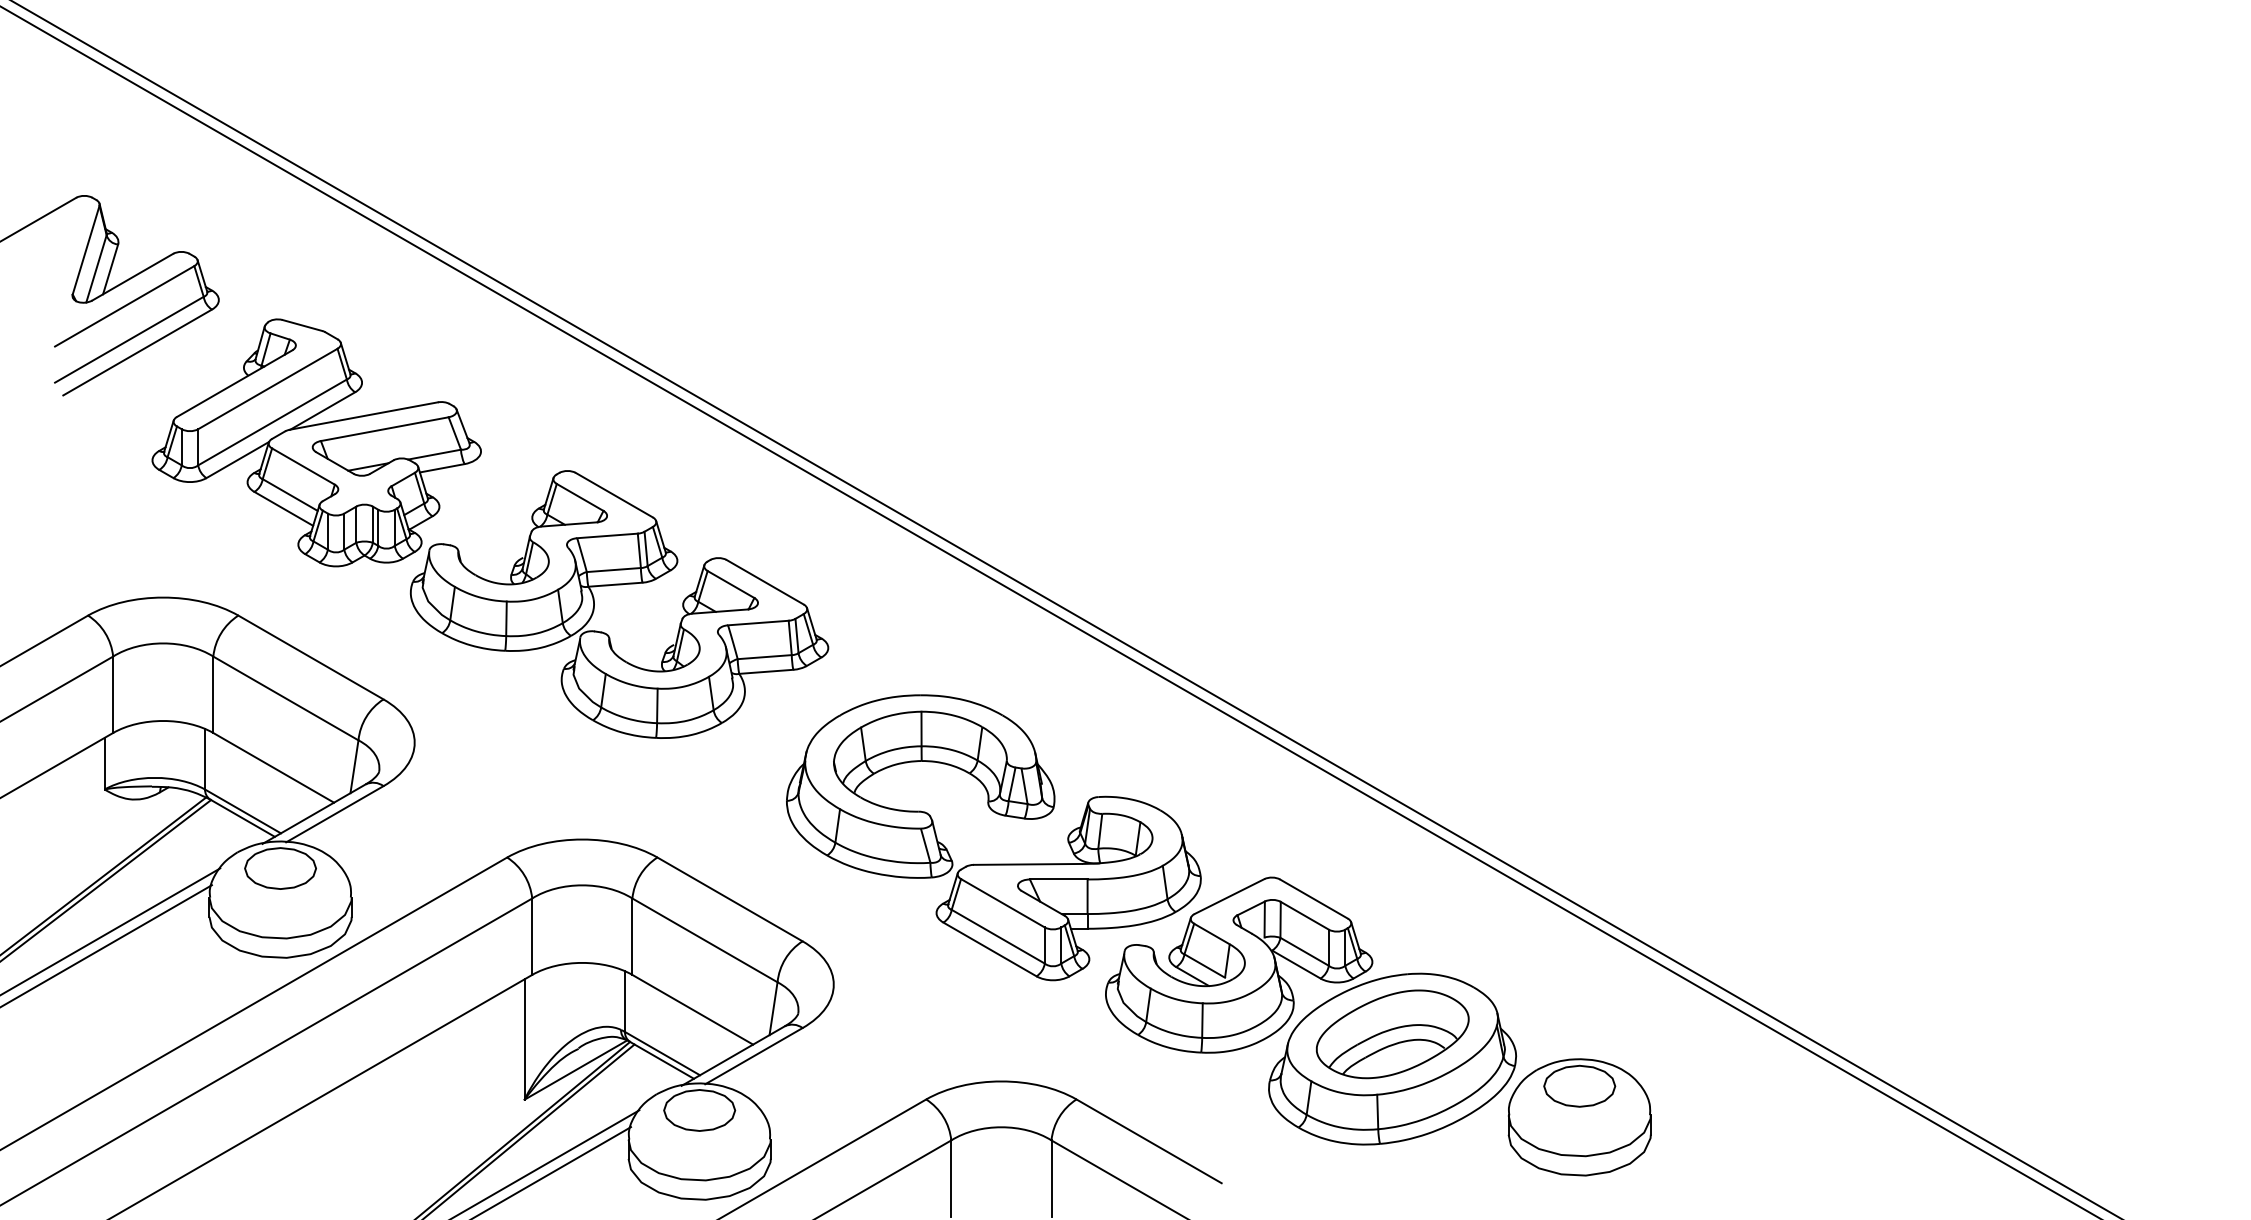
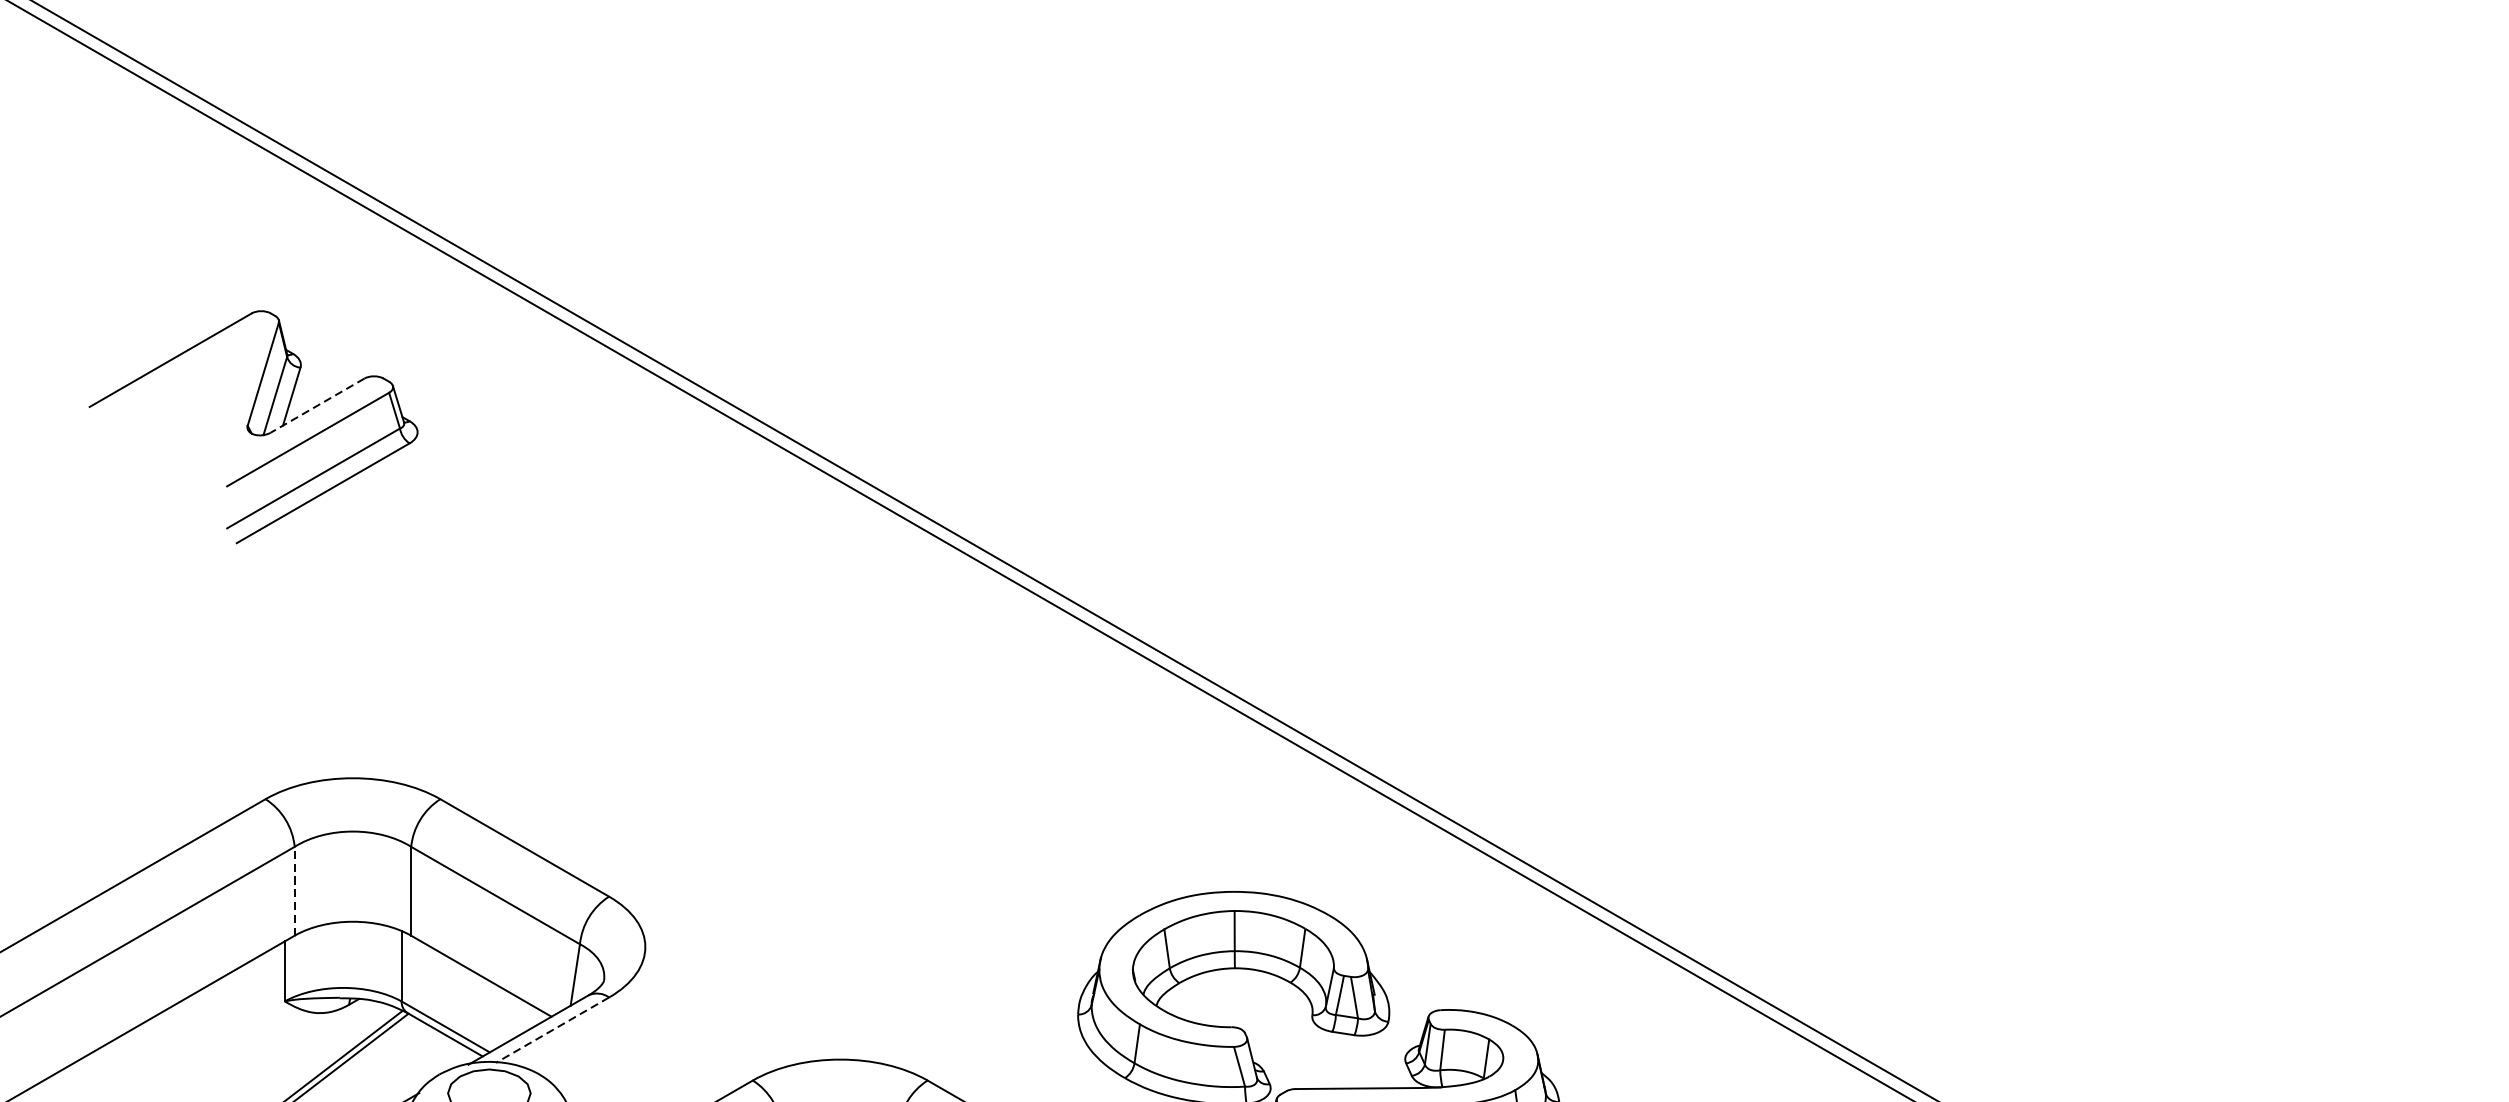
line: (132, 277) -> (317, 406), solid -> dashed
part: (458, 548) -> (696, 721), removed
line: (113, 694) -> (295, 890), solid -> dashed
line: (334, 814) -> (552, 1030), solid -> dashed

